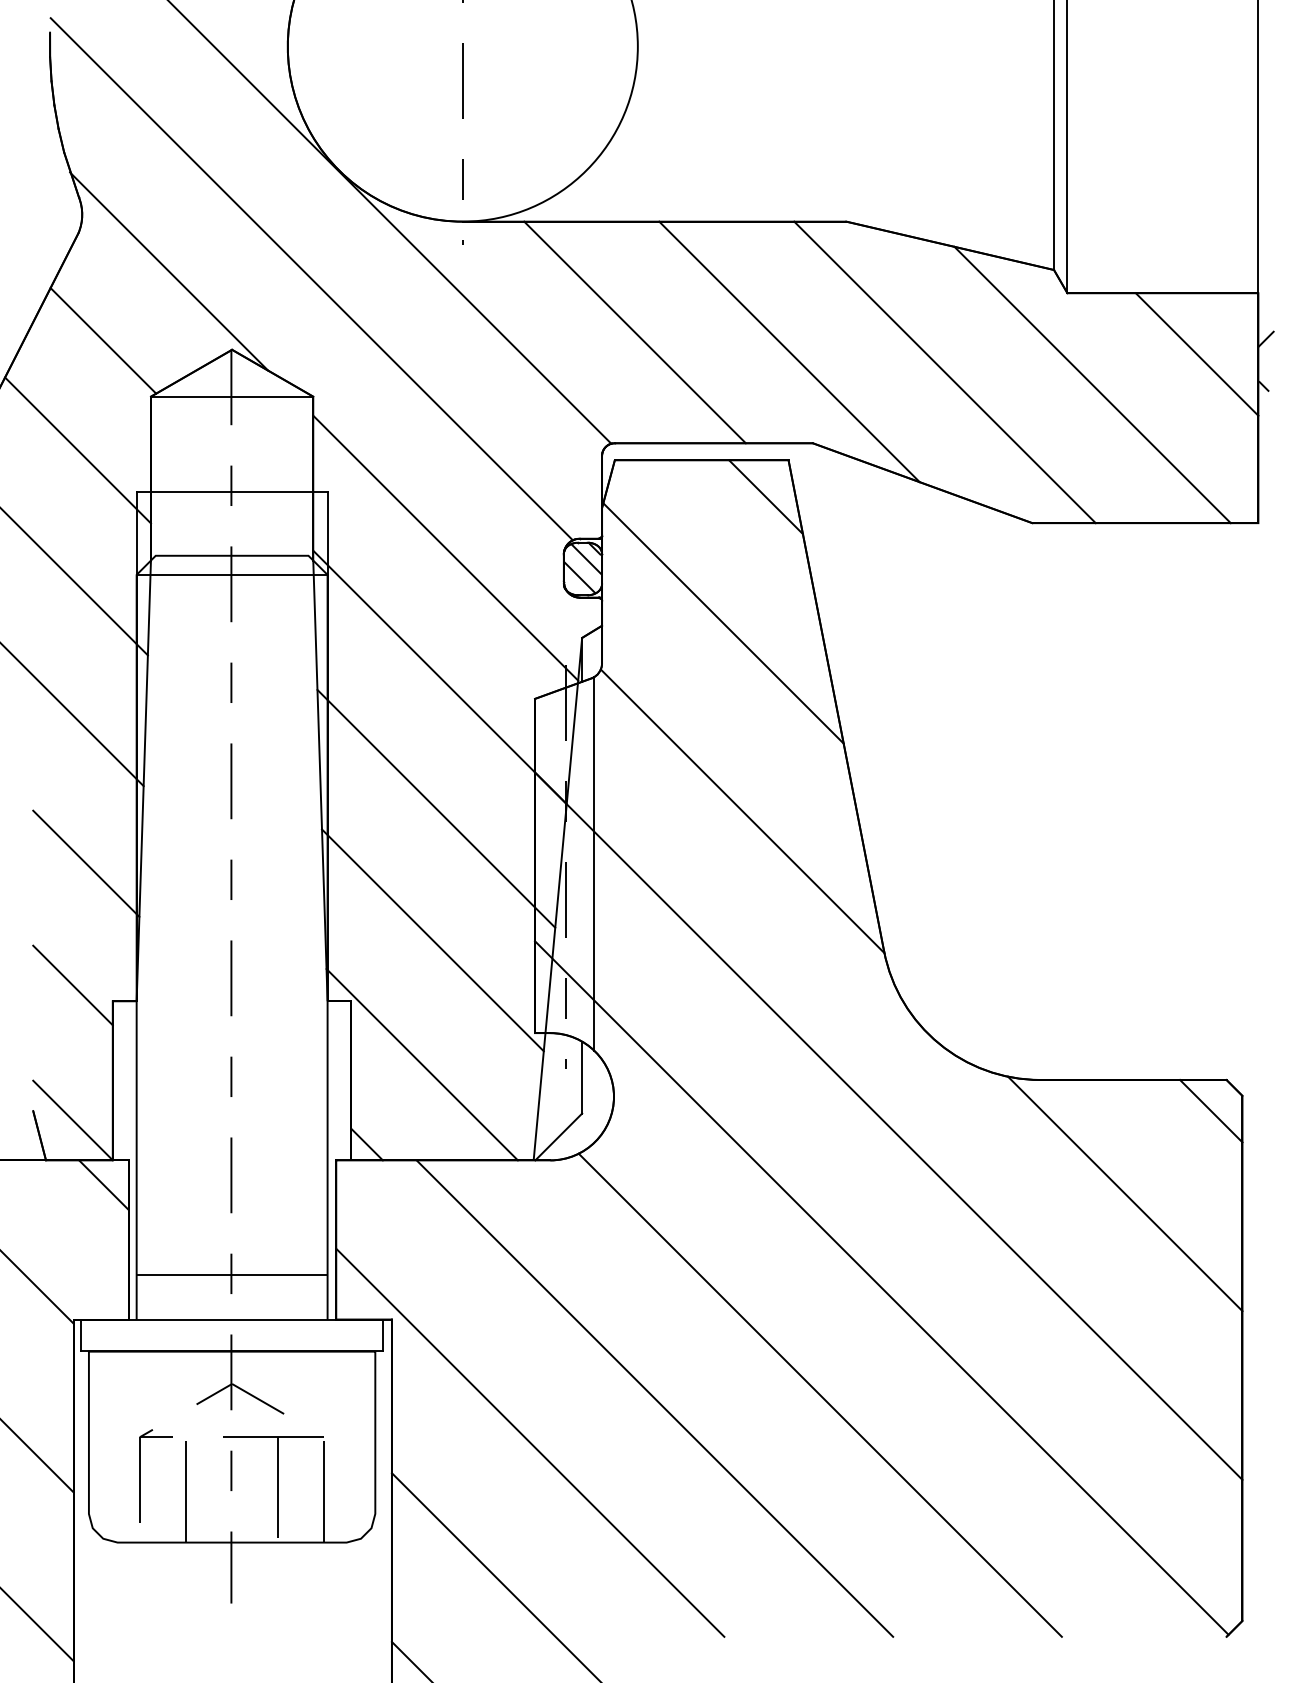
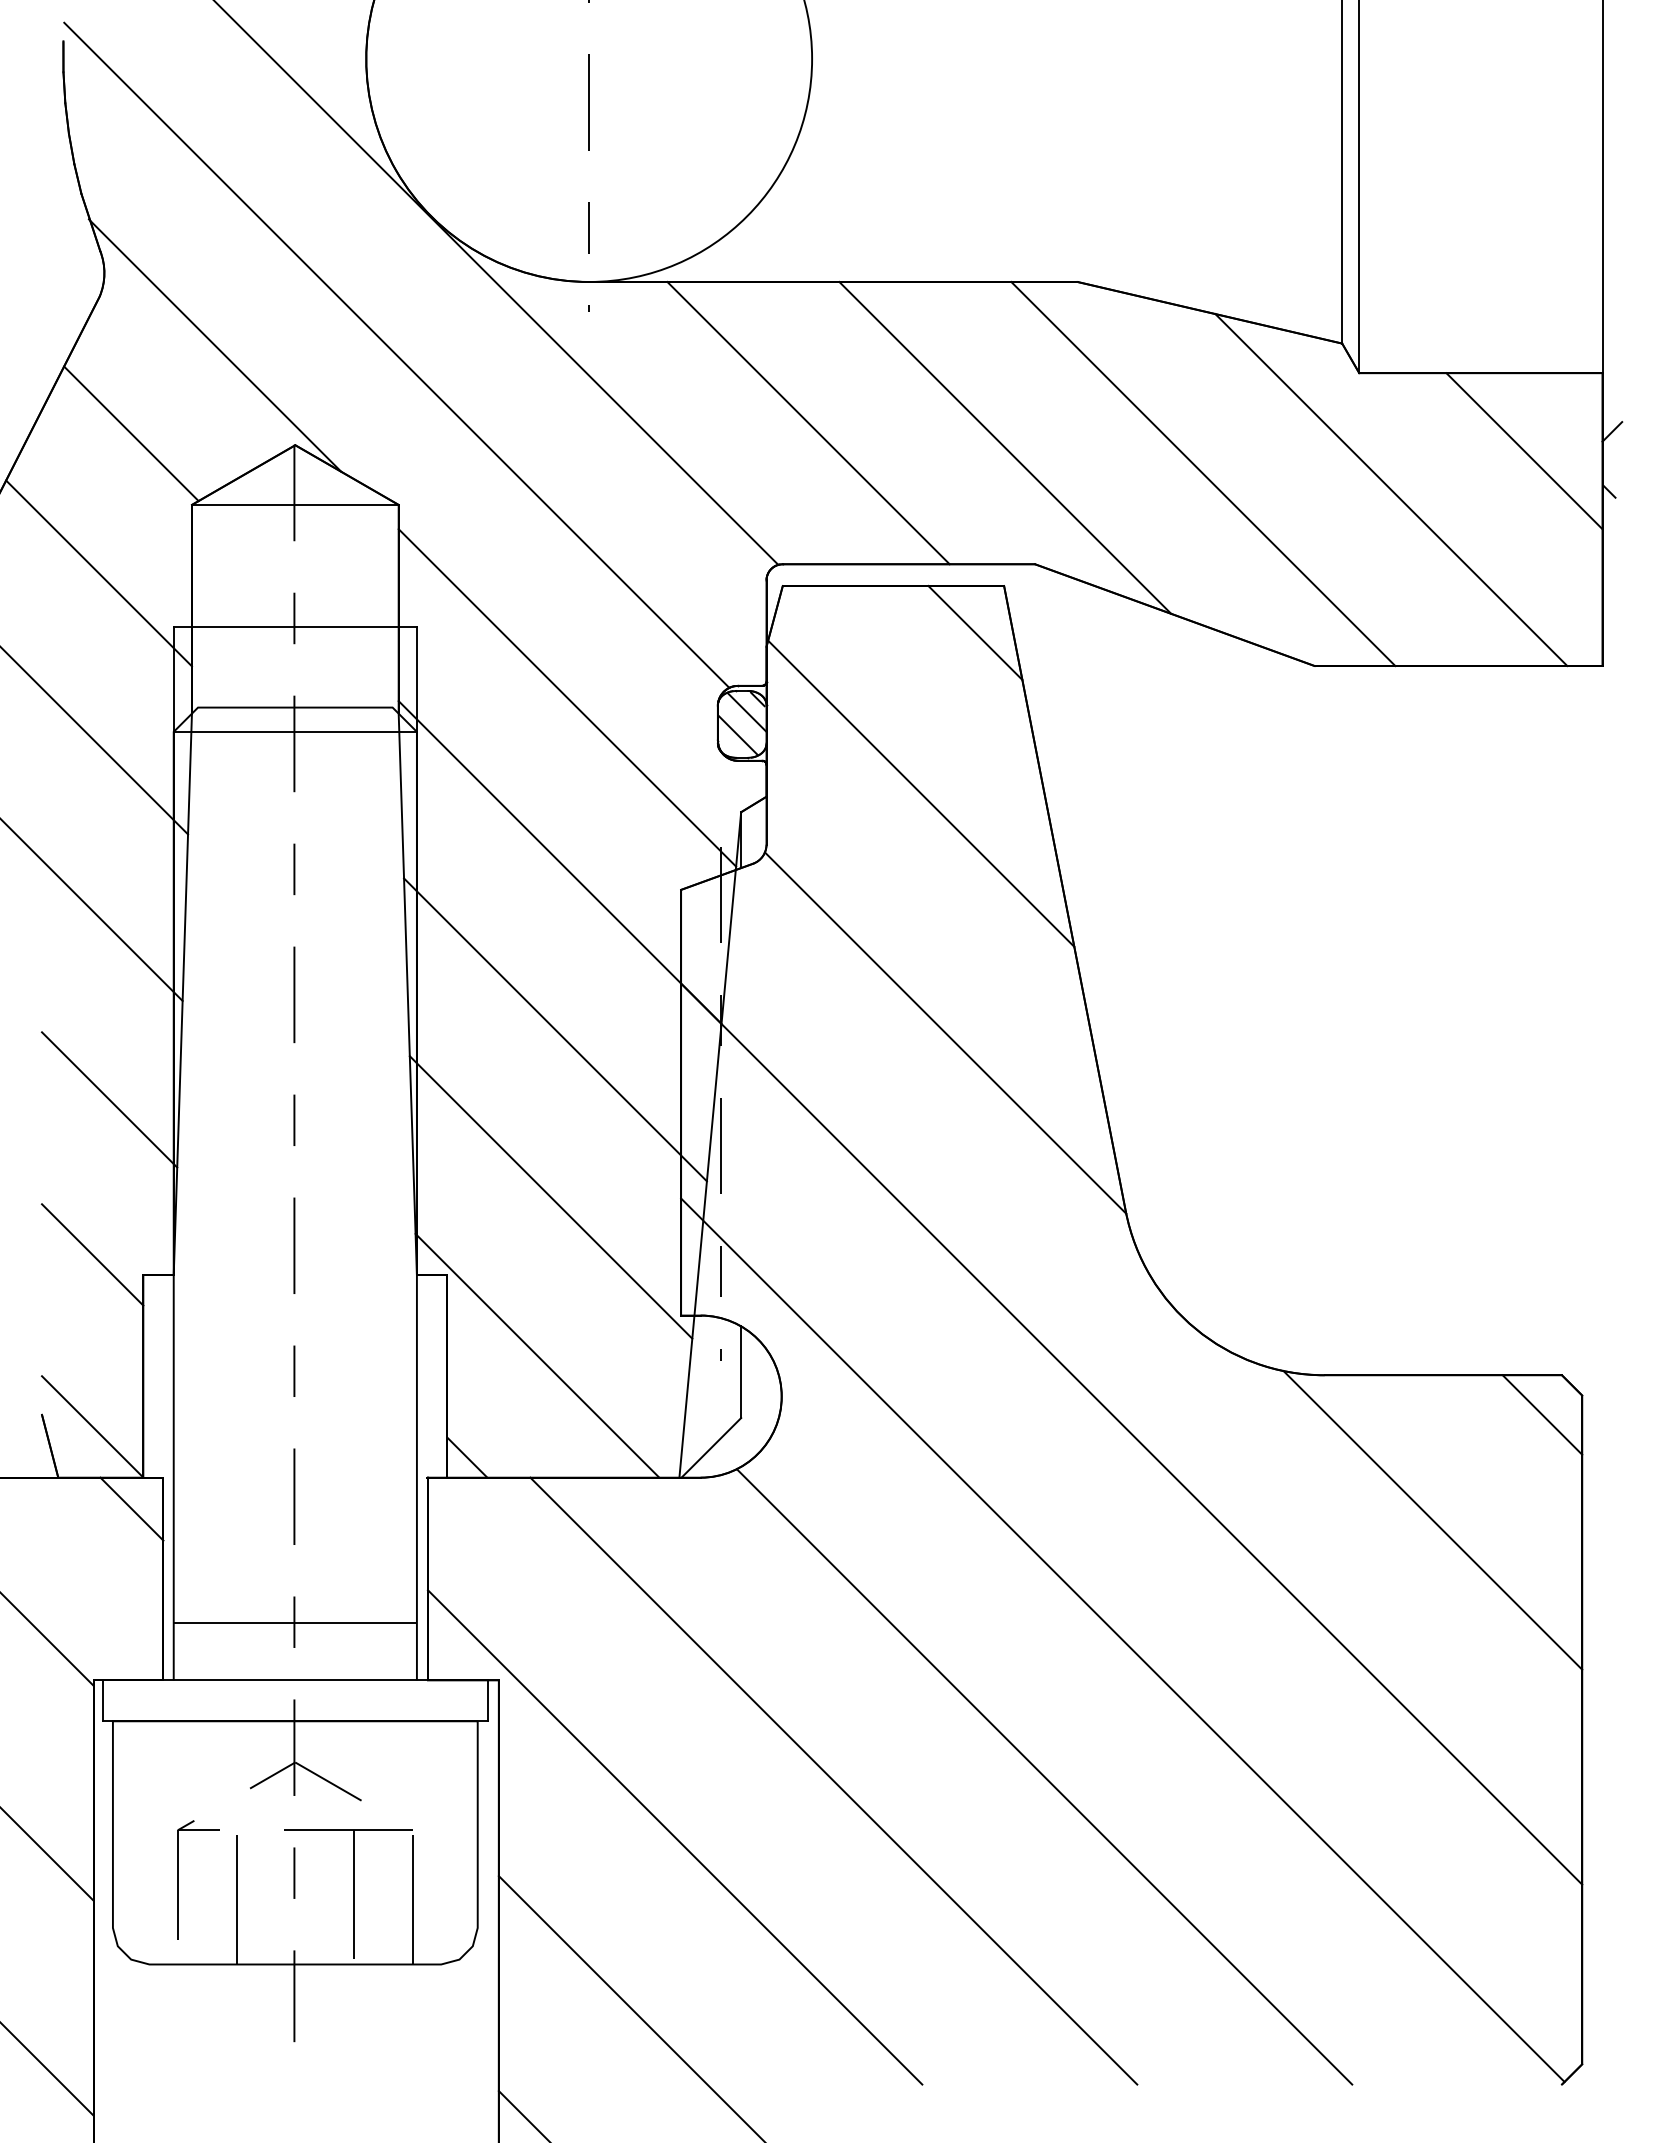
line: (594, 863) -> (756, 1099), removed

